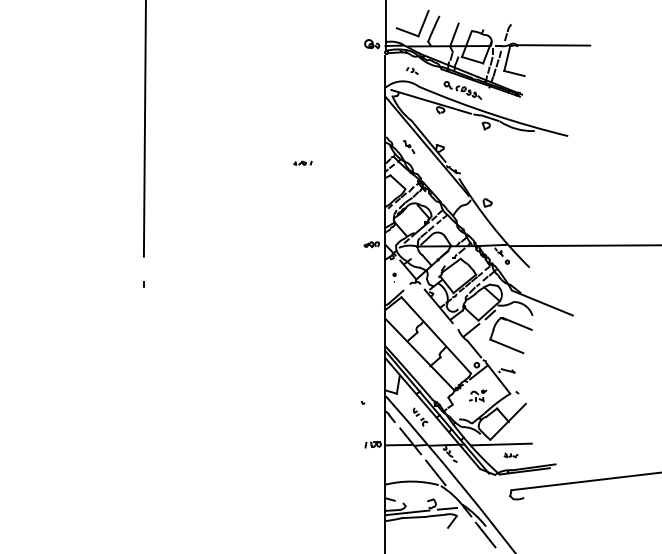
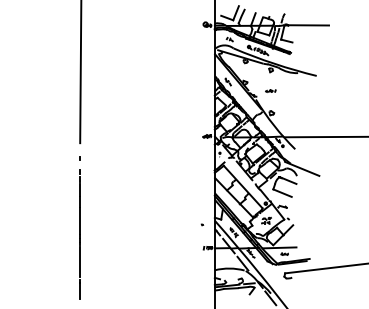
part: (302, 162) -> (270, 90), moved
line: (142, 420) -> (79, 234), added

